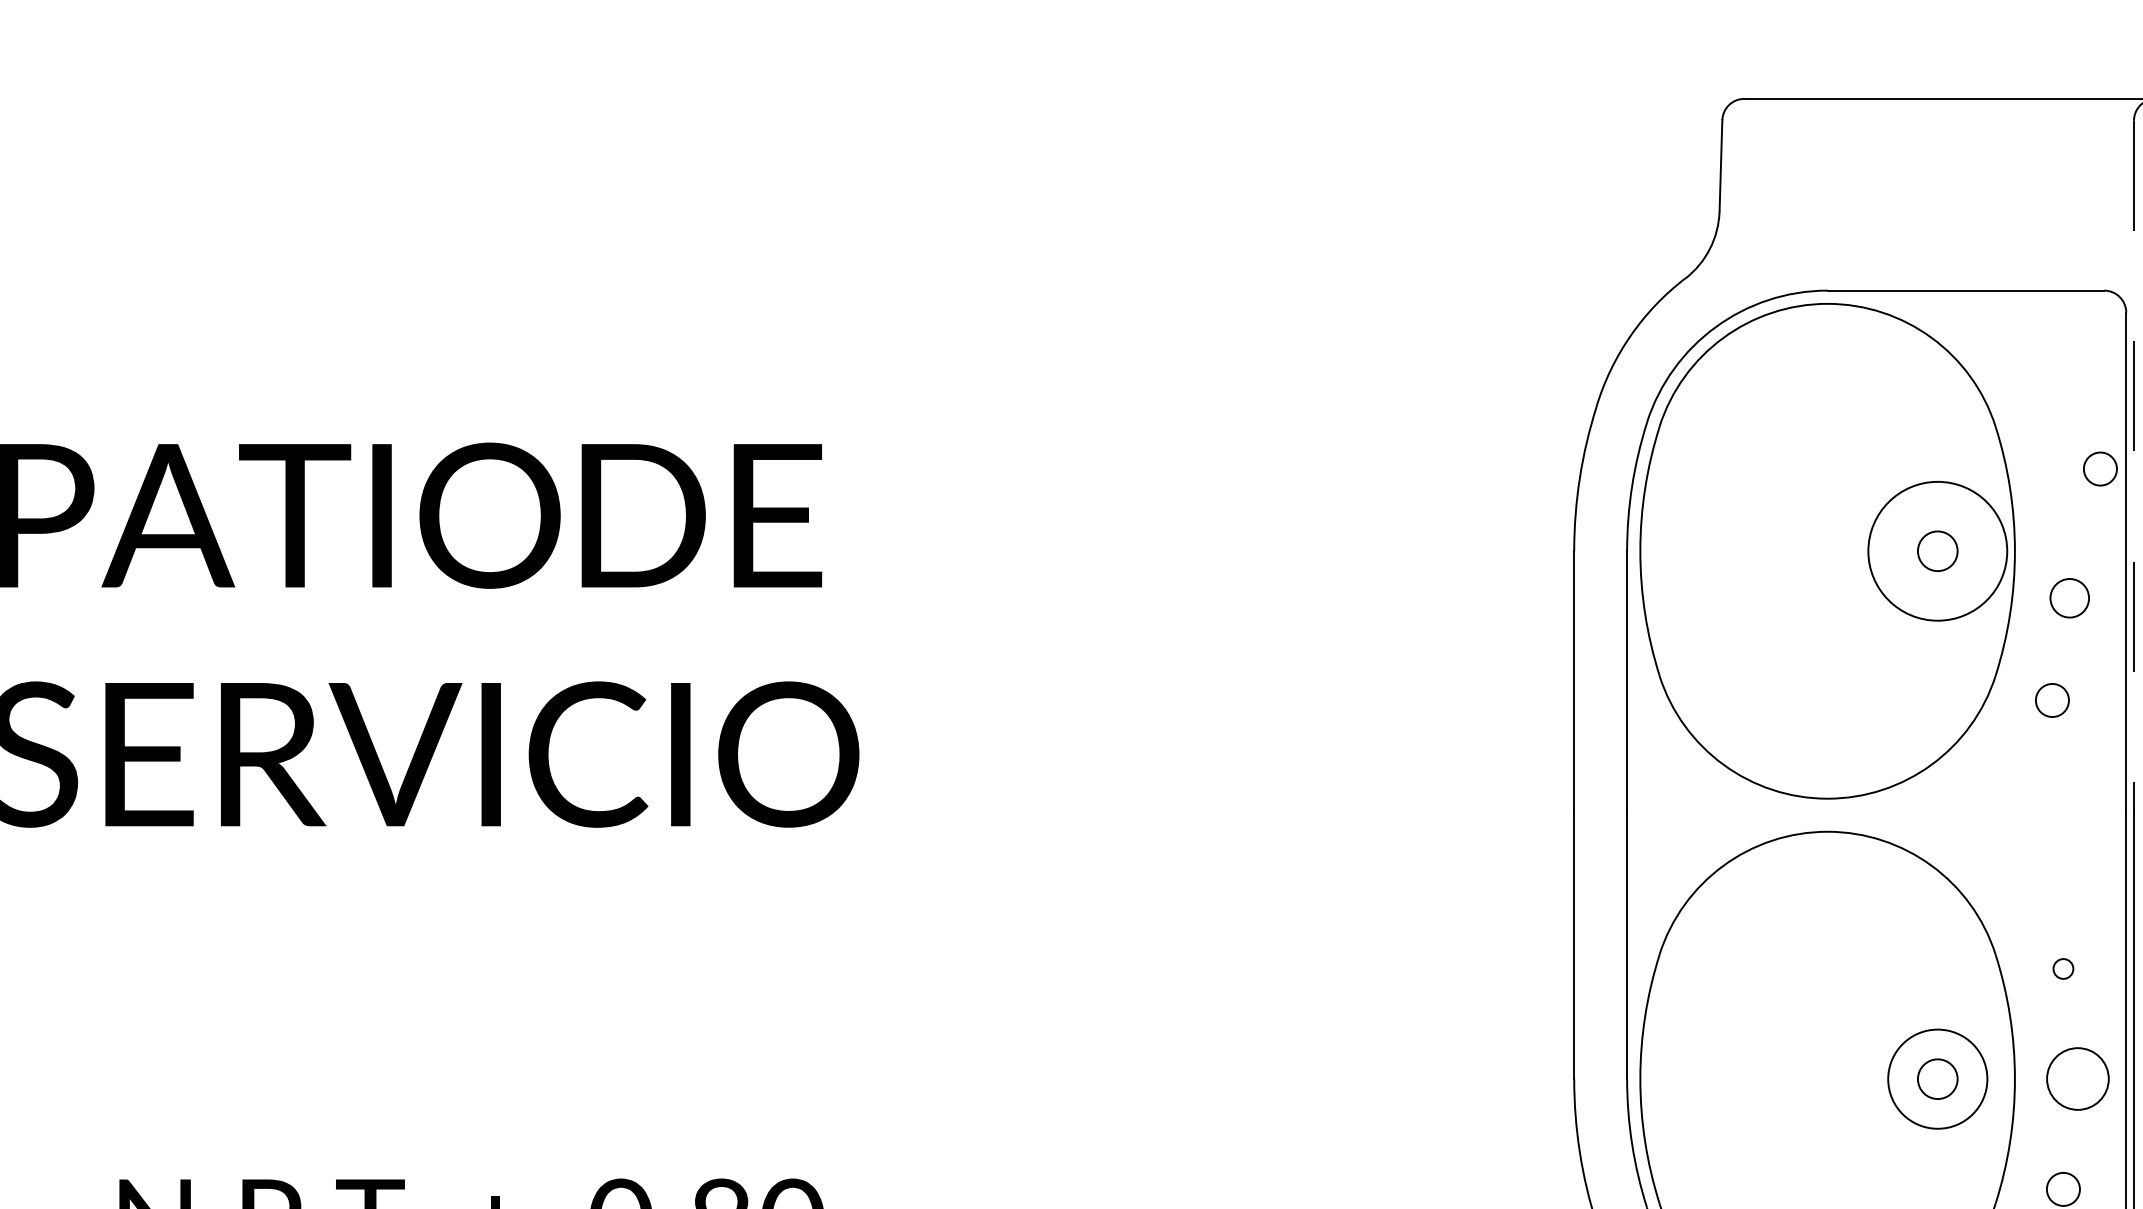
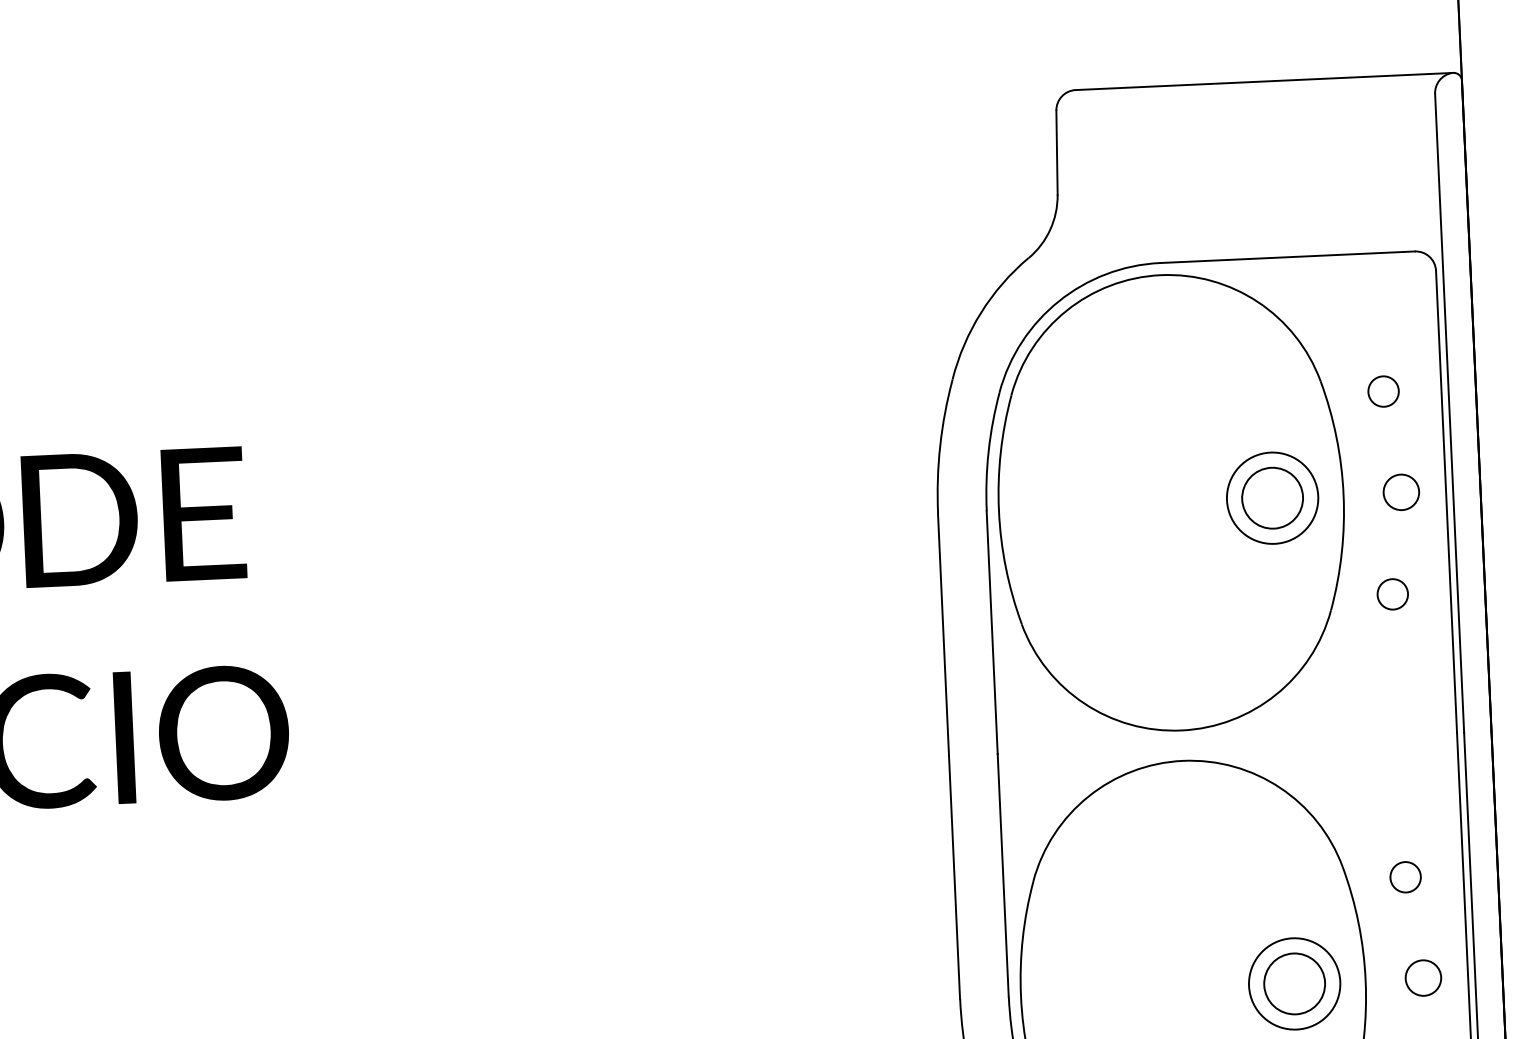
circle: (2100, 468) -> (1383, 391), moved
line: (2133, 468) -> (1449, 413), dashed -> solid
circle: (1937, 550) -> (1272, 497), size x0.71
circle: (1937, 551) -> (1272, 498), size x1.67
circle: (2069, 598) -> (1401, 492), moved
circle: (2052, 700) -> (1392, 594), moved
circle: (2062, 968) -> (1404, 876), size x1.67
circle: (1937, 1079) -> (1294, 984), size x1.67
circle: (2077, 1079) -> (1423, 978), size x0.62

